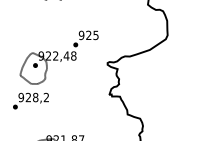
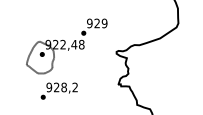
text: (95, 34) -> (104, 22), 925 -> 929
text: (30, 100) -> (58, 90), moved

